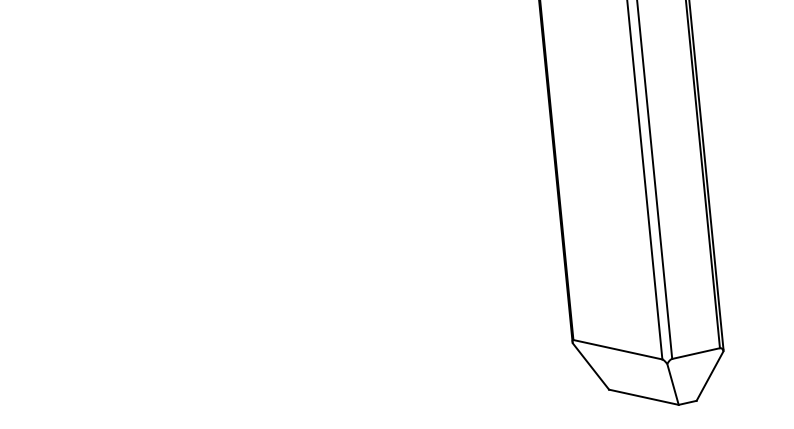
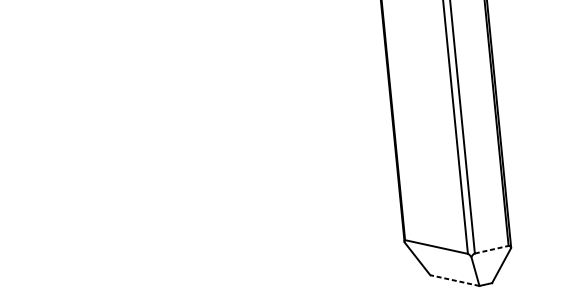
line: (696, 353) -> (492, 249), solid -> dashed
line: (643, 397) -> (454, 280), solid -> dashed

